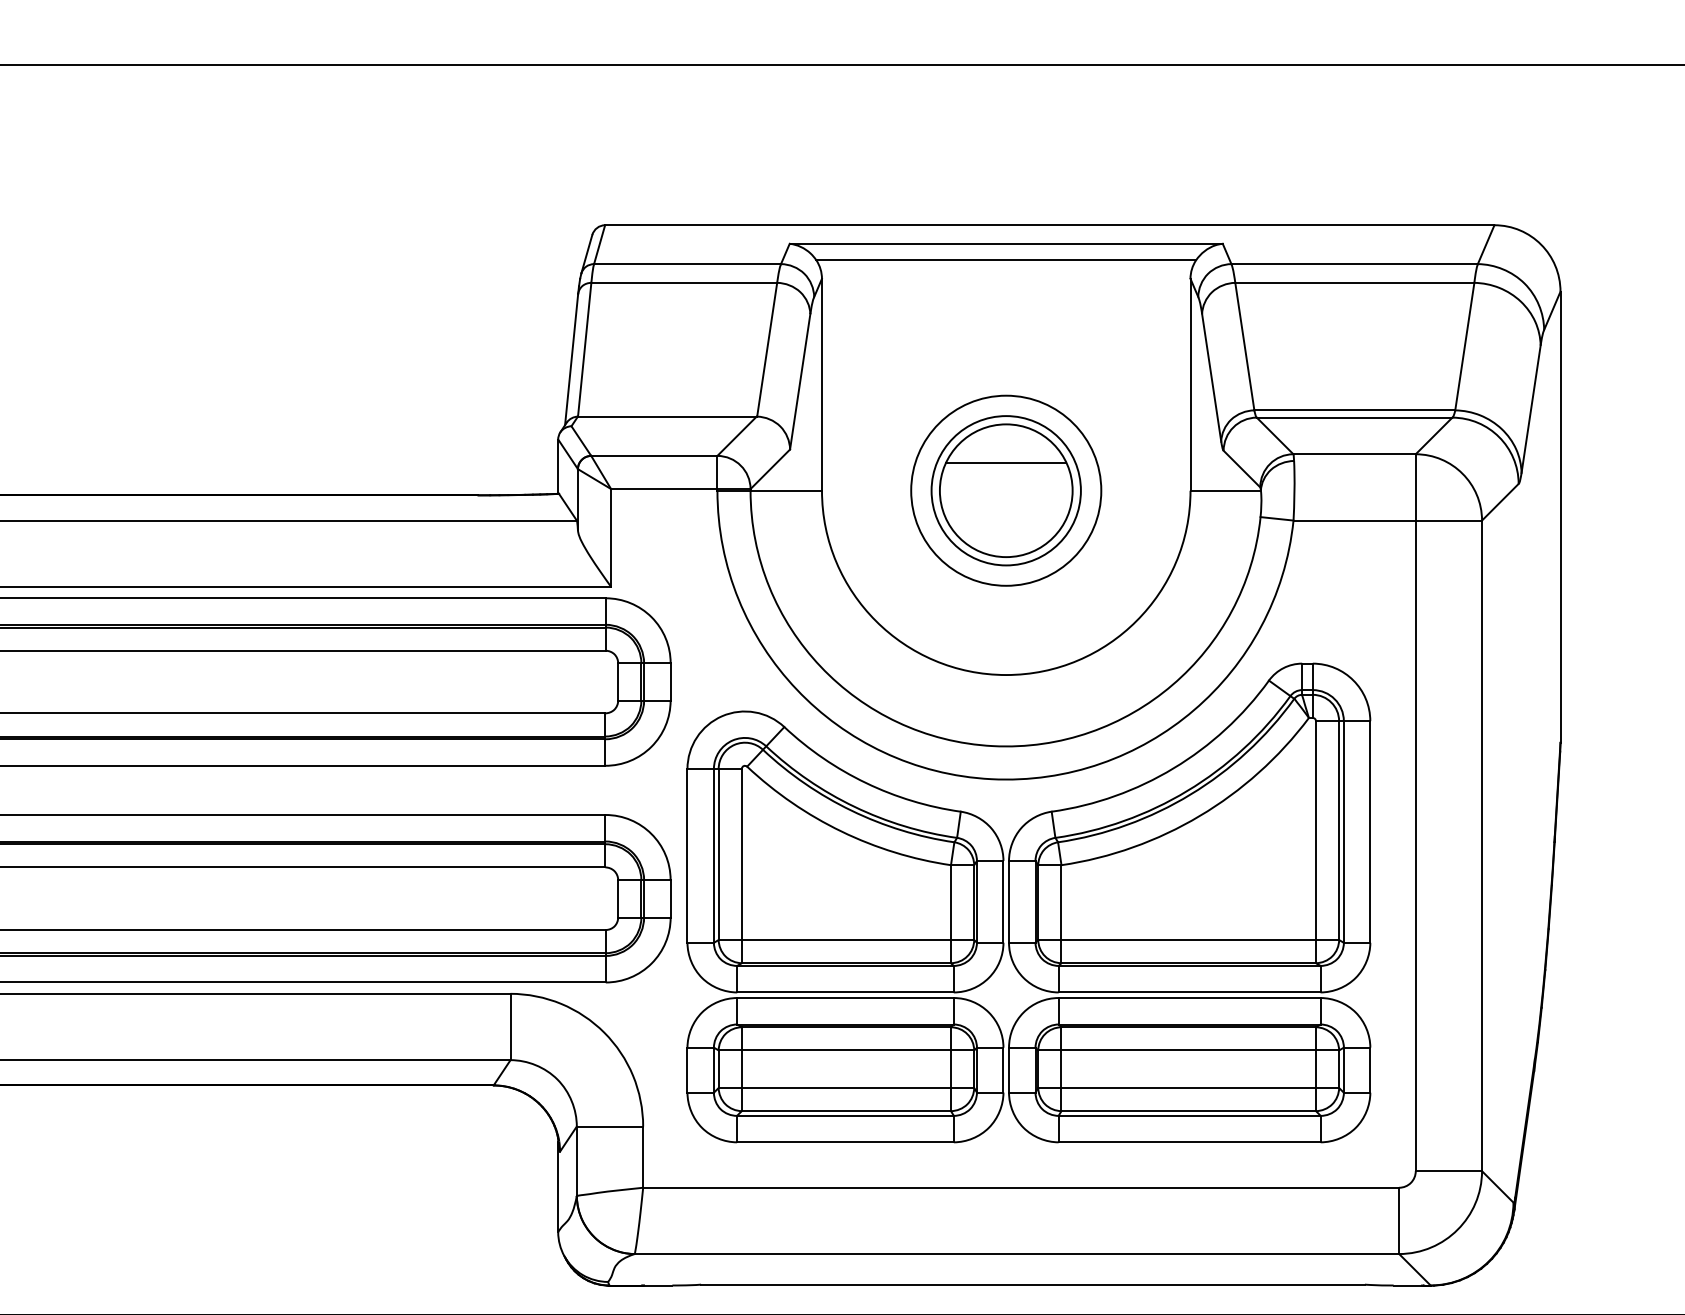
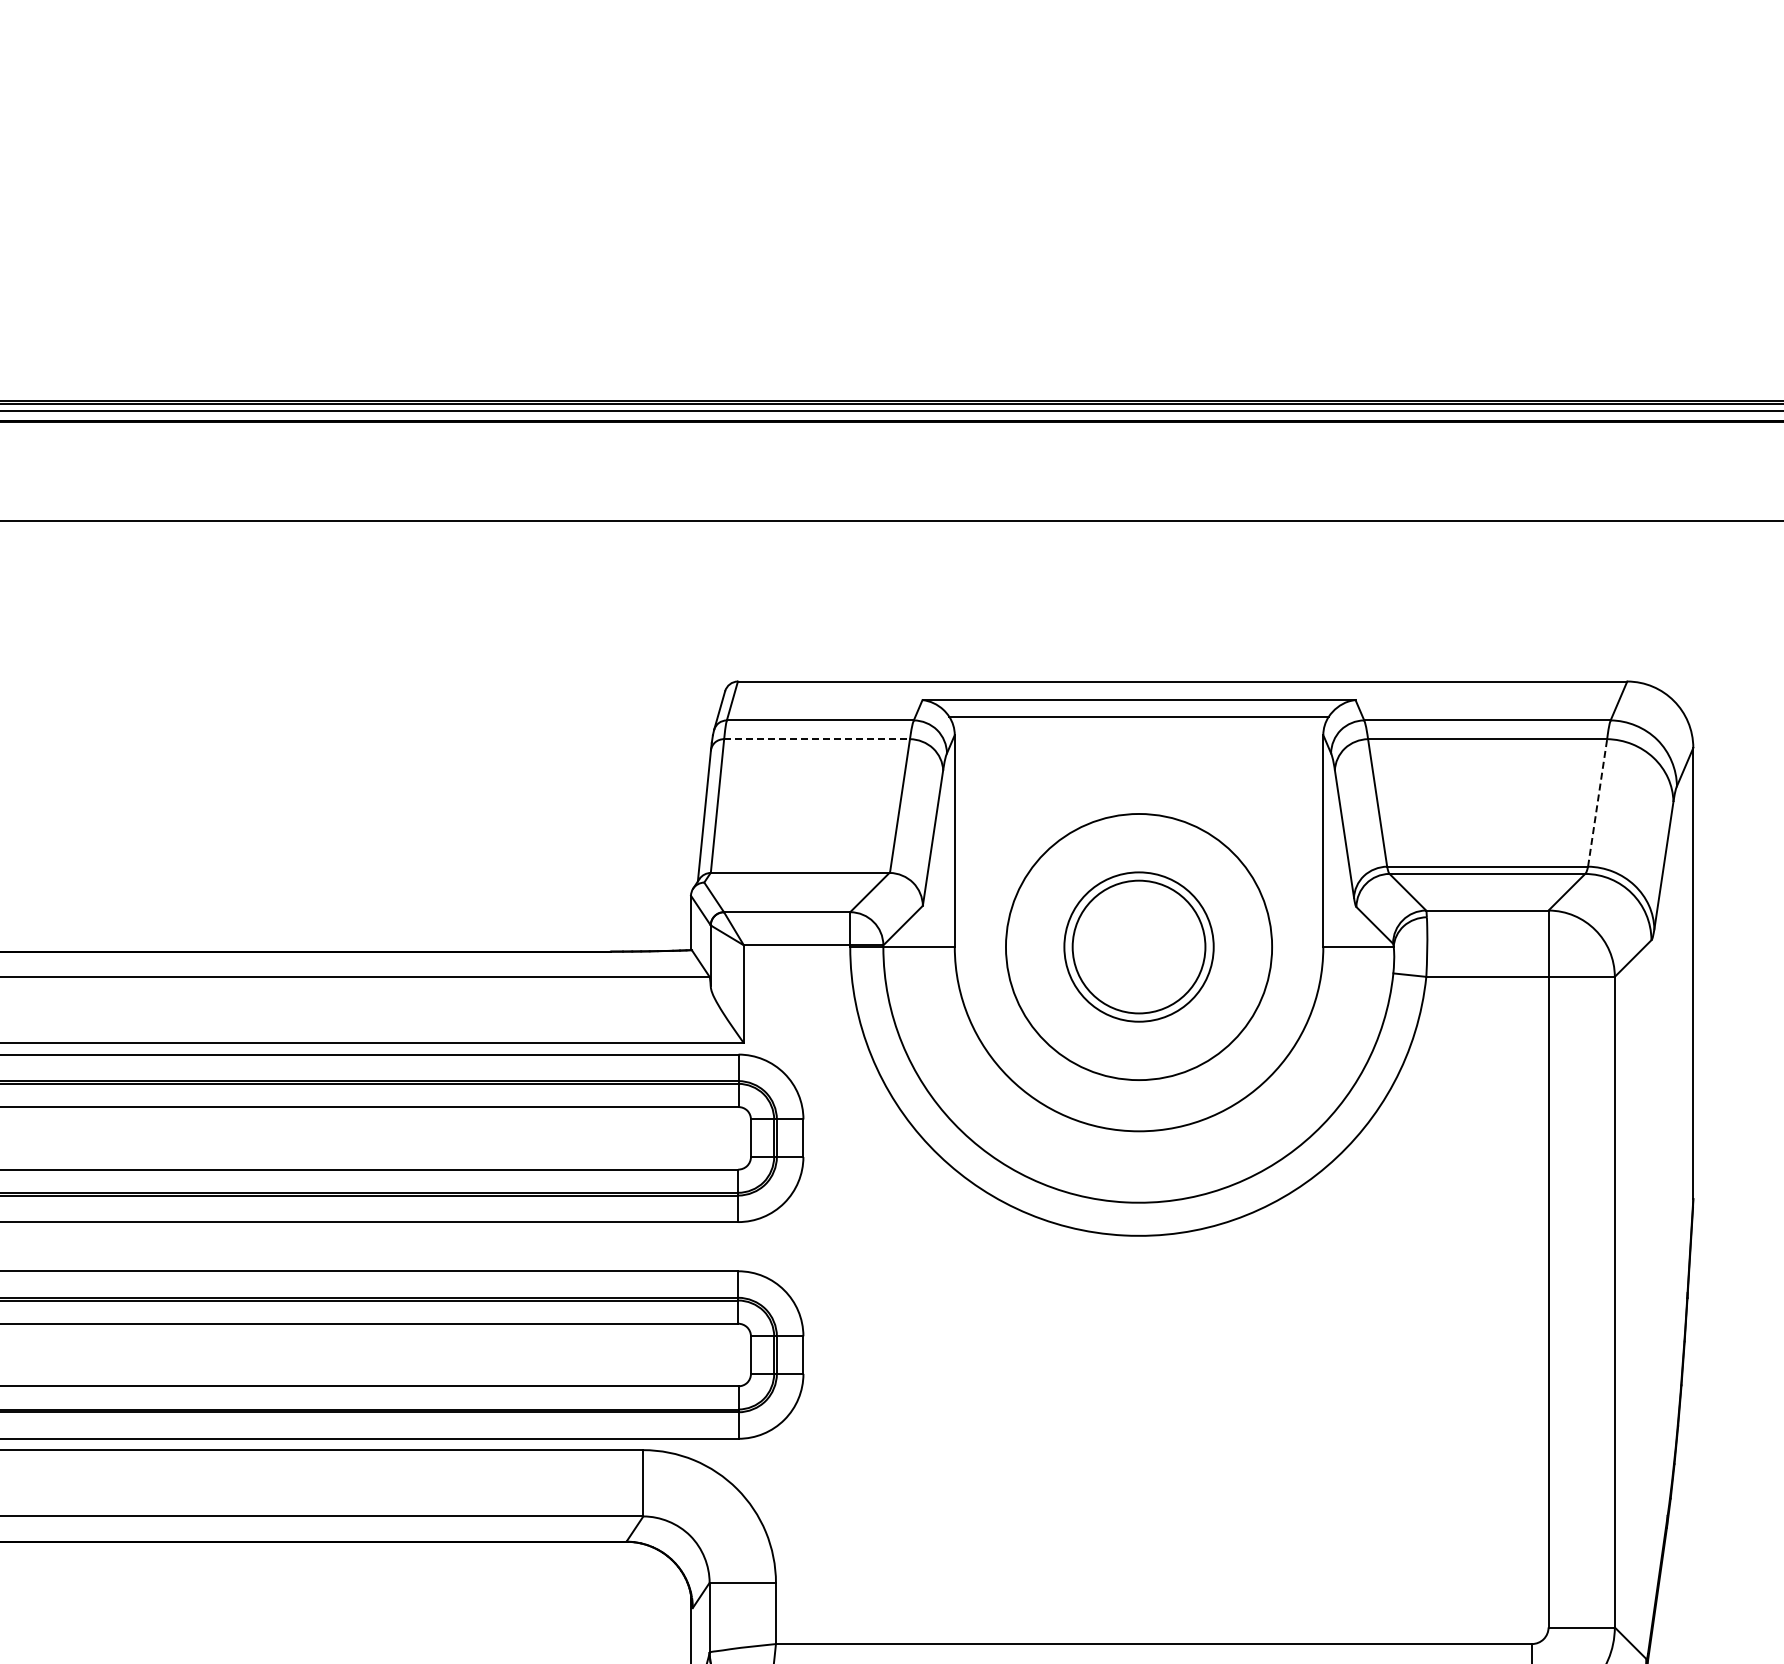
line: (684, 283) -> (817, 739), solid -> dashed
line: (1464, 346) -> (1597, 802), solid -> dashed
line: (1006, 462) -> (1139, 918), removed
circle: (1006, 491) -> (1139, 947), size x1.4
part: (1028, 903) -> (1161, 1359), removed

